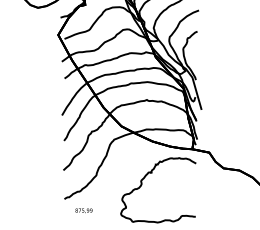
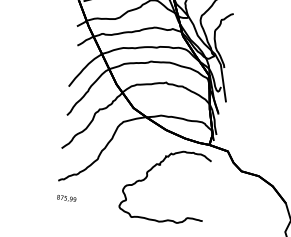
text: (83, 210) -> (66, 198), moved

